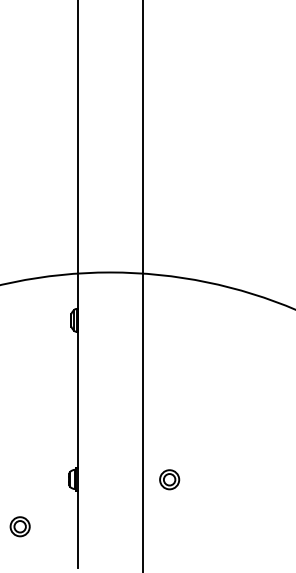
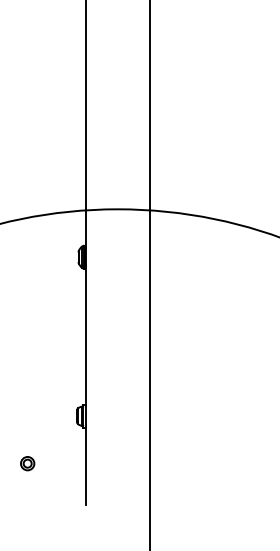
part: (169, 479) -> (177, 416), removed
part: (19, 526) -> (27, 463), size x0.7

